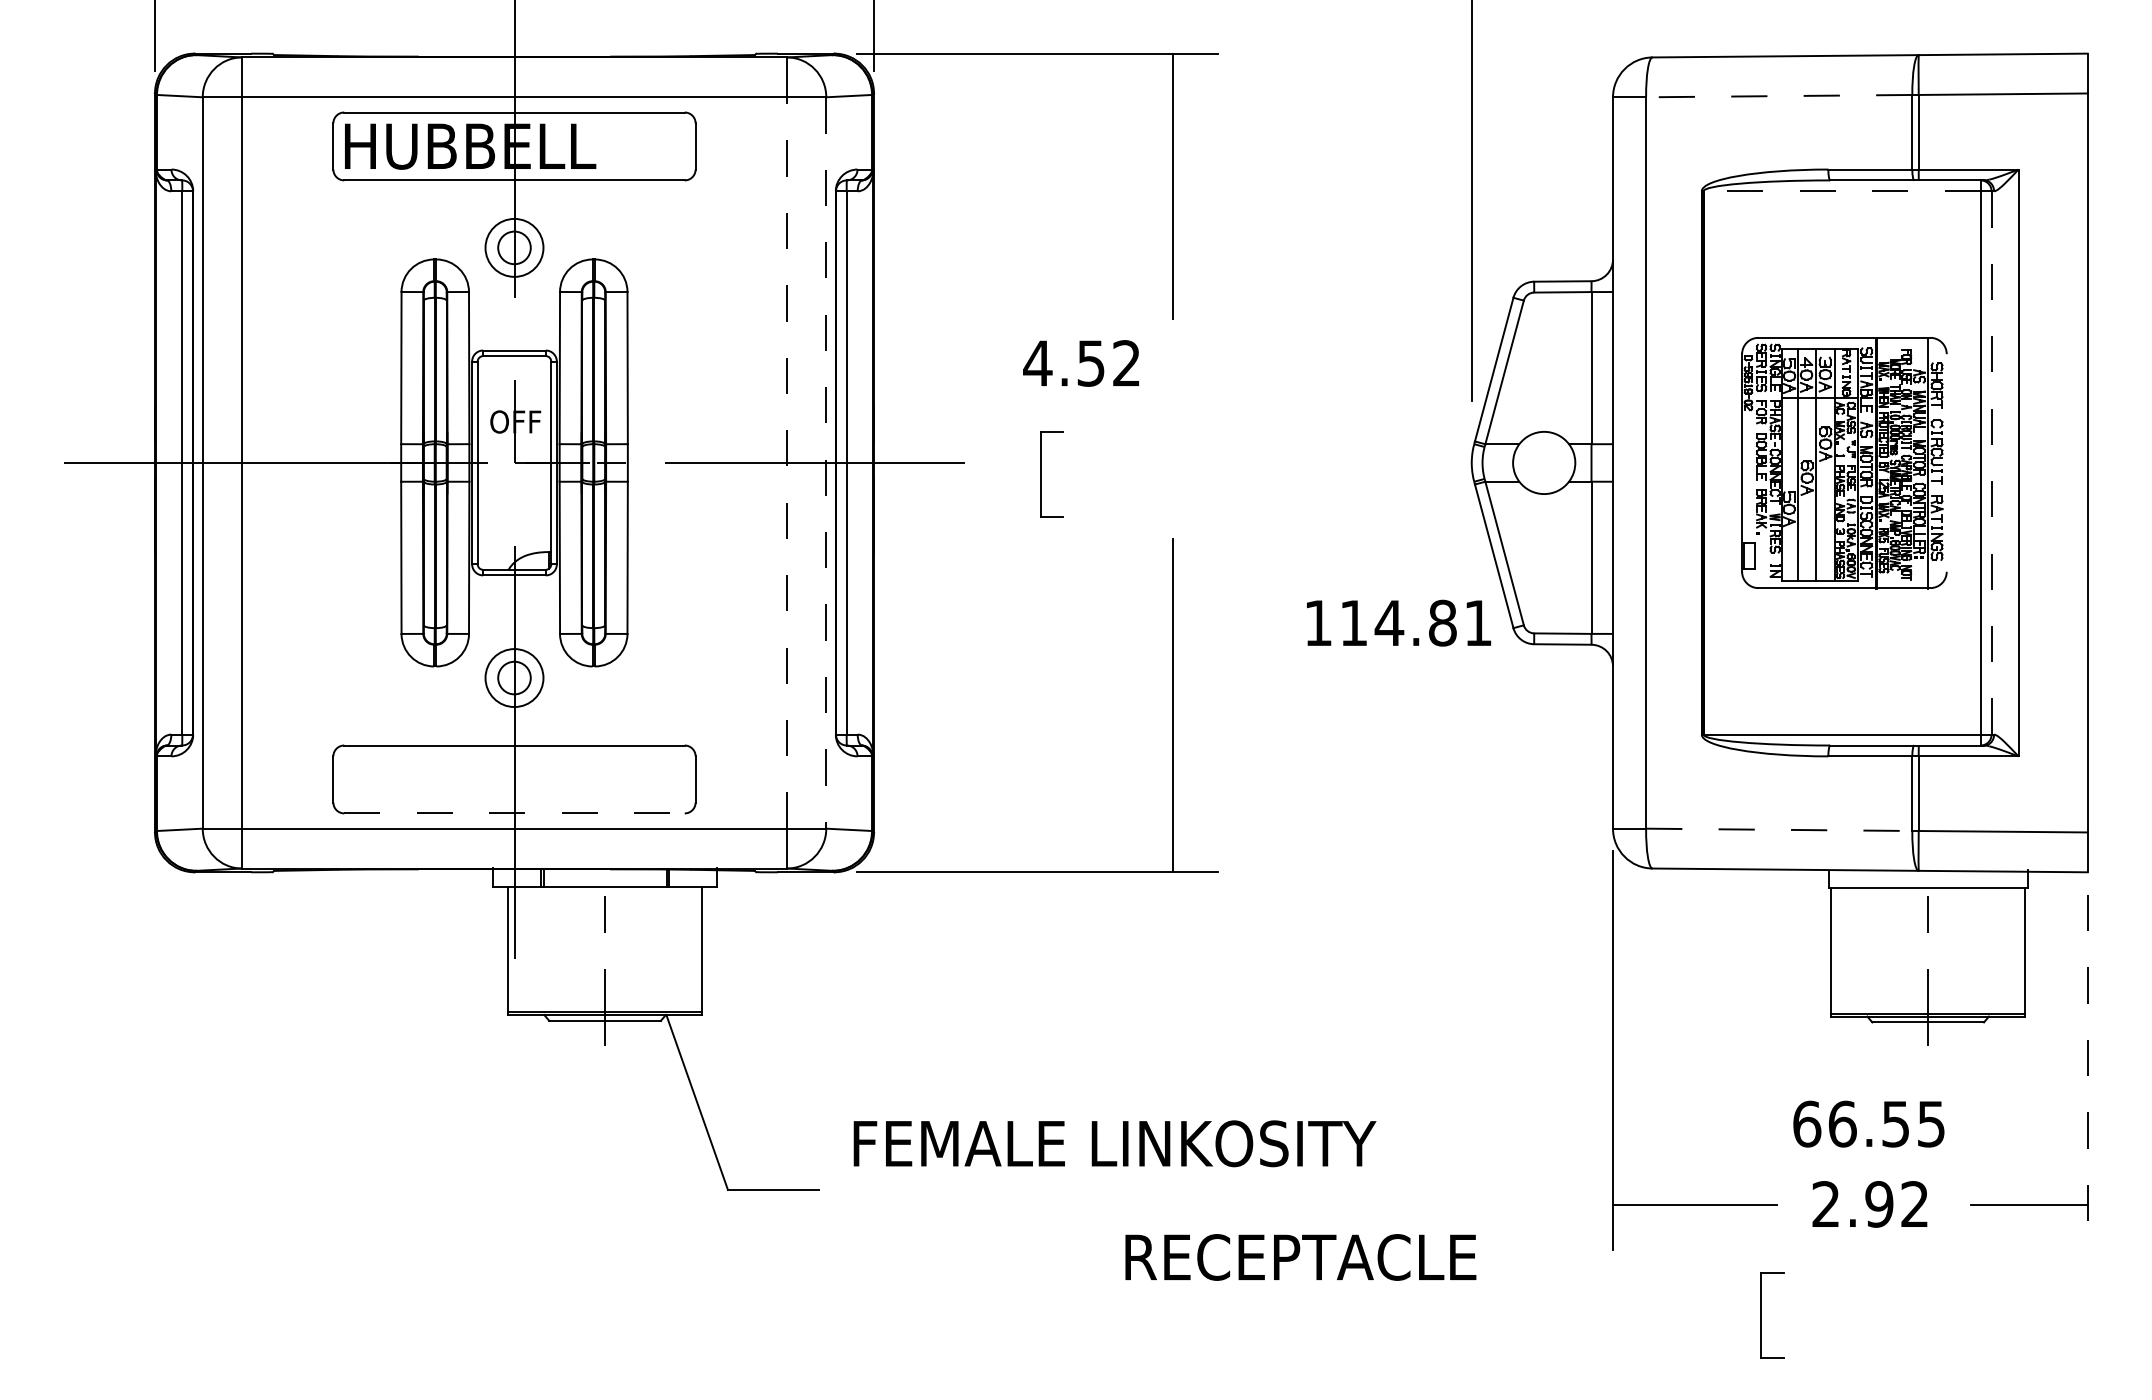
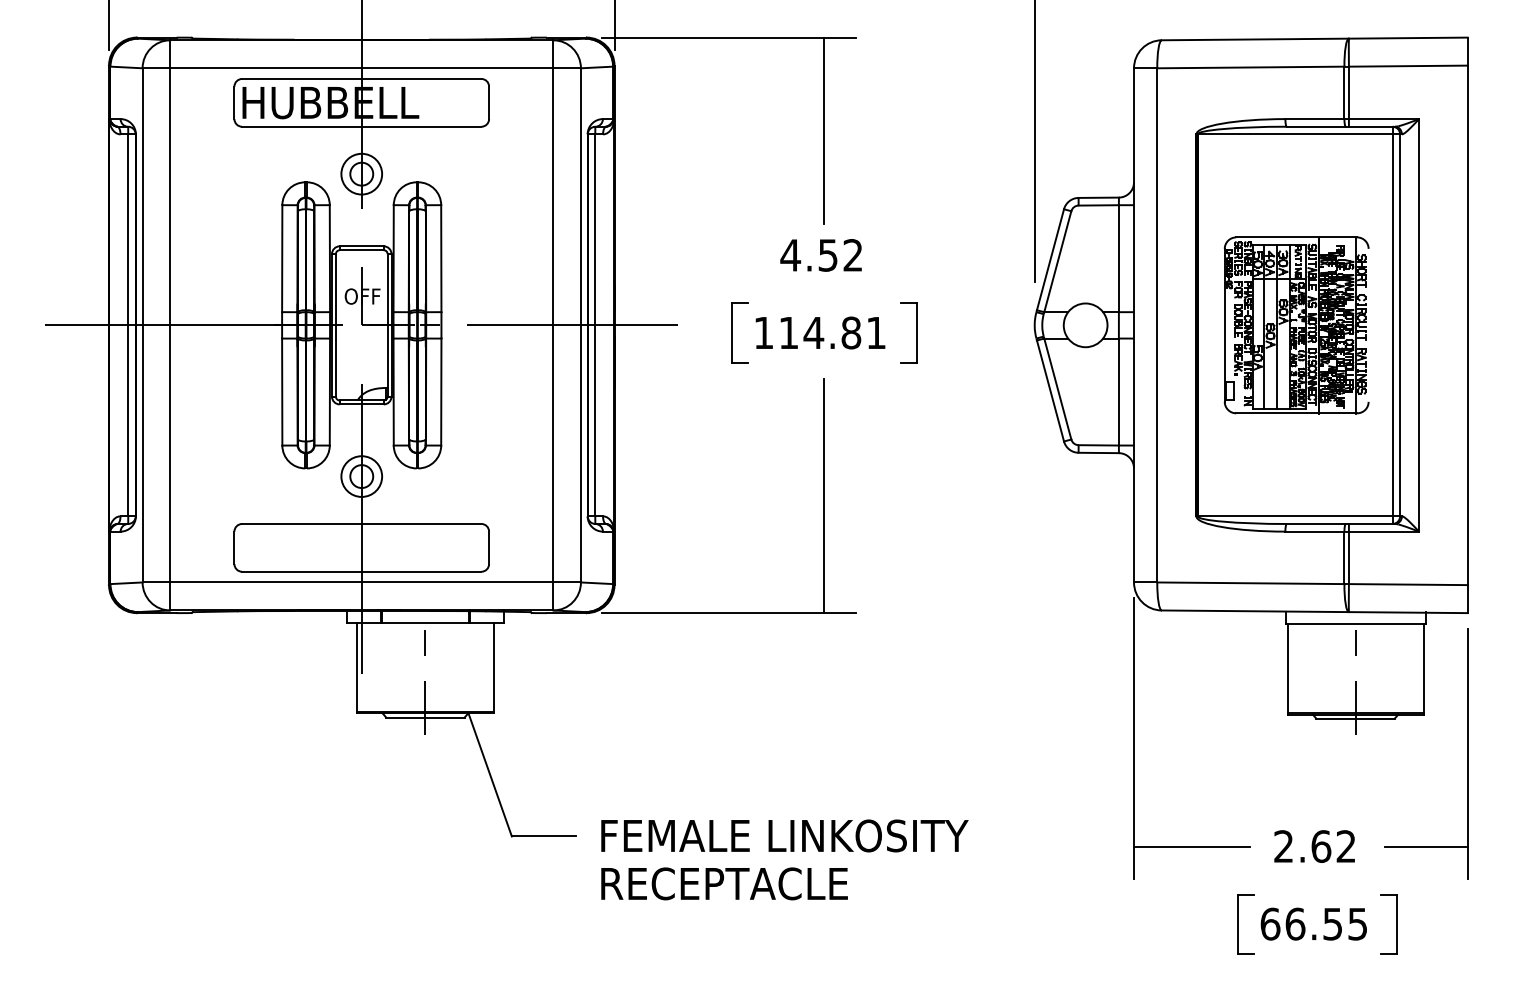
line: (1778, 96) -> (1250, 67), dashed -> solid
line: (1841, 191) -> (1294, 134), dashed -> solid
text: (1080, 363) -> (820, 255), moved
line: (787, 461) -> (553, 324), dashed -> solid
line: (825, 463) -> (580, 325), dashed -> solid
line: (1992, 463) -> (1400, 325), dashed -> solid
part: (1303, 473) -> (916, 332), added
text: (1398, 622) -> (820, 332), moved
line: (514, 813) -> (361, 571), dashed -> solid
line: (1778, 830) -> (1250, 583), dashed -> solid
line: (2087, 1071) -> (1467, 753), dashed -> solid
text: (1868, 1123) -> (1313, 923), moved
text: (1114, 1143) -> (784, 835), moved
text: (1879, 1204) -> (1321, 846), 2.92 -> 2.62
text: (1300, 1256) -> (724, 883), moved
part: (1986, 1315) -> (1396, 924), added

